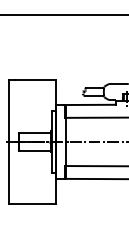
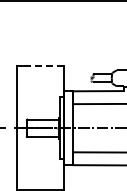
line: (35, 79) -> (43, 65), solid -> dashed

